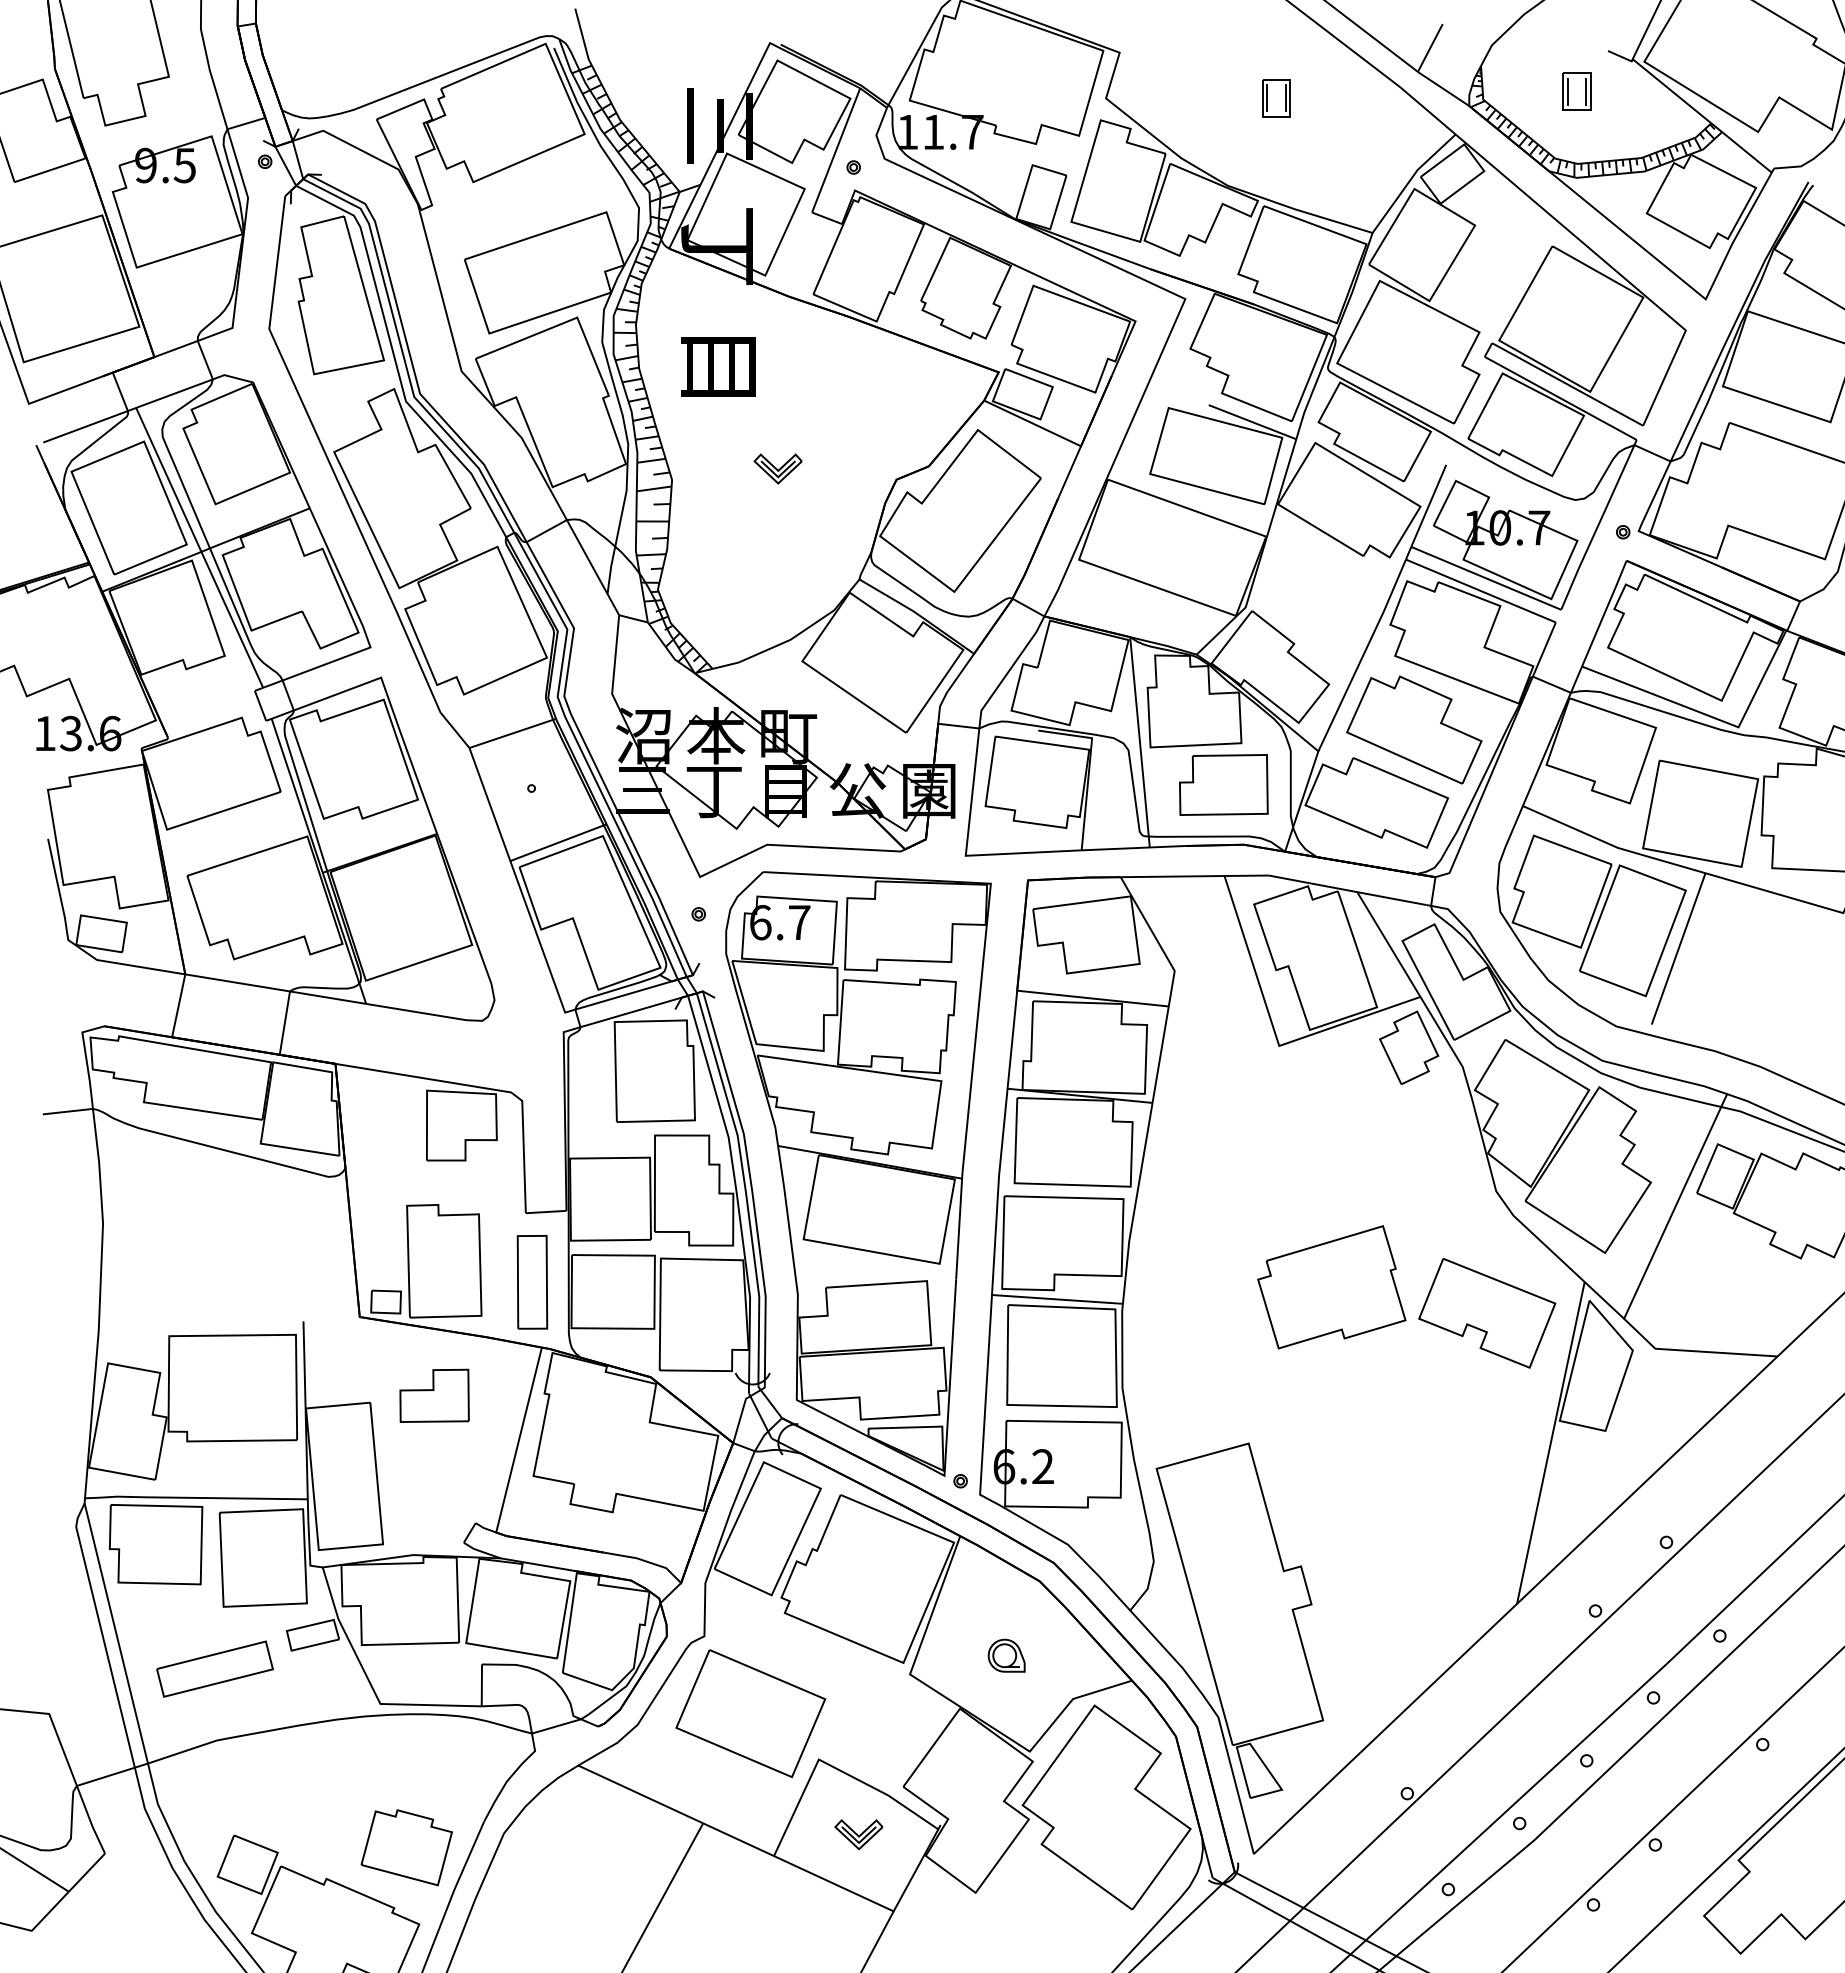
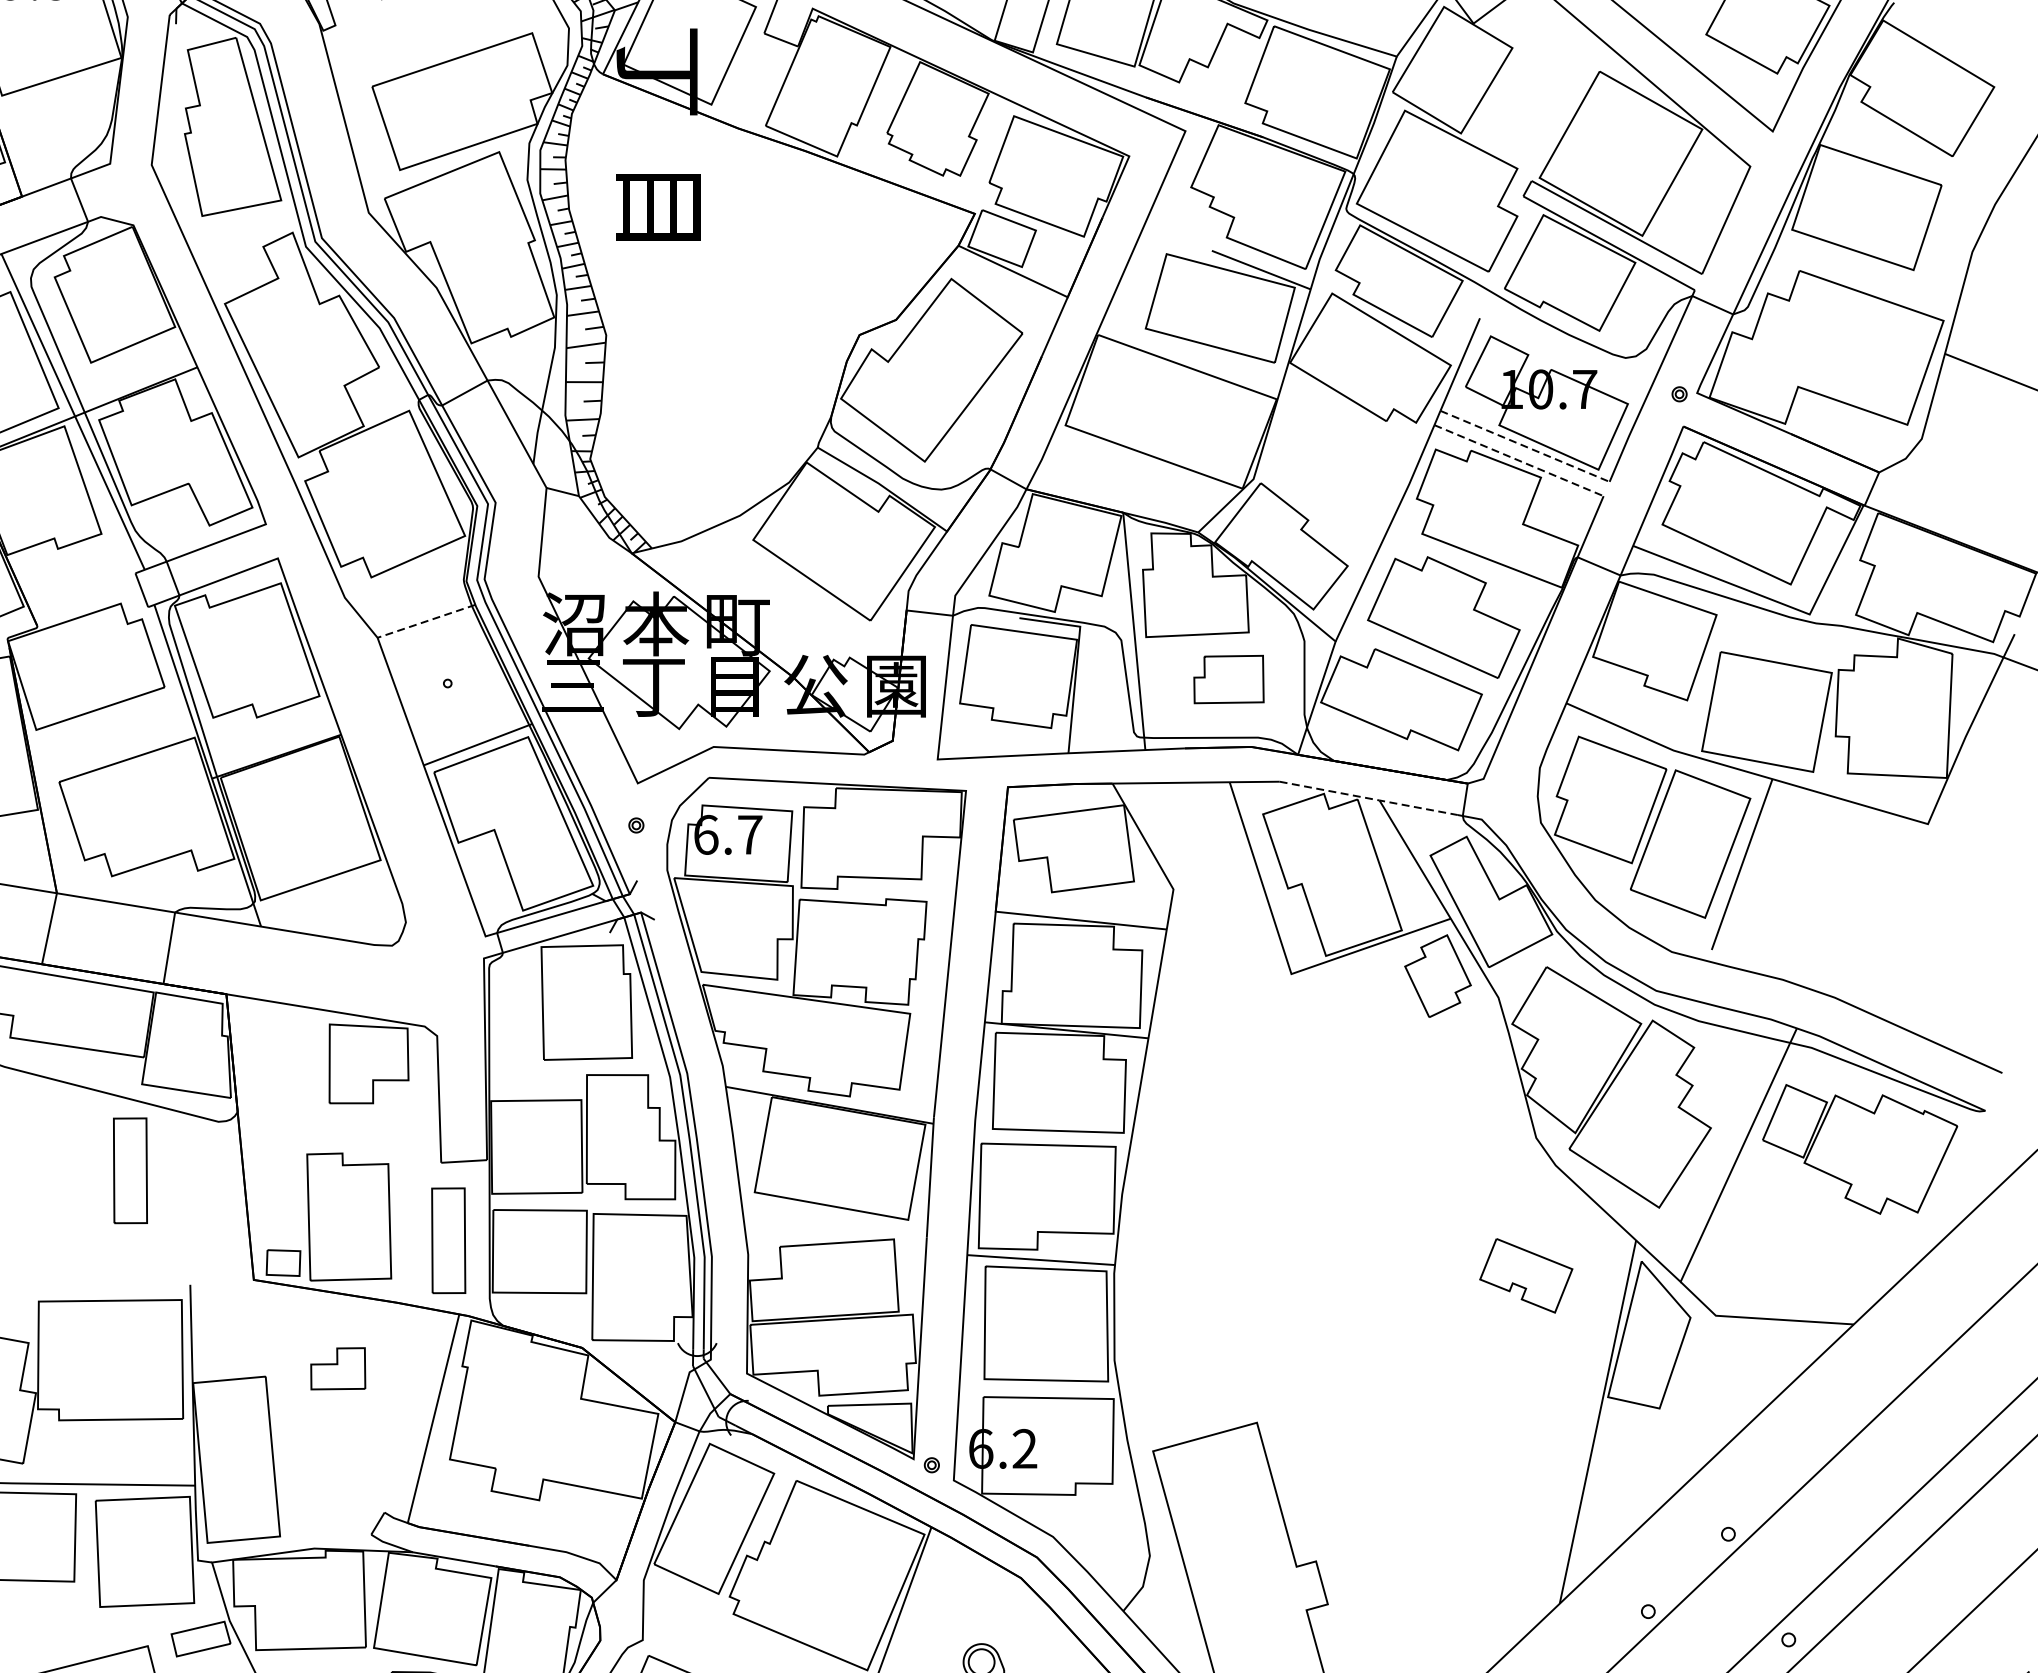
part: (777, 468) -> (725, 322), removed
line: (1486, 578) -> (1525, 446), solid -> dashed
line: (1481, 591) -> (1519, 461), solid -> dashed
line: (513, 733) -> (427, 621), solid -> dashed
part: (1223, 784) -> (1228, 678), size x0.7
line: (1348, 890) -> (1369, 798), solid -> dashed
part: (250, 1220) -> (130, 1171), added
part: (1331, 1287) -> (1350, 1246), removed
part: (1487, 1313) -> (1526, 1275), size x0.6
part: (434, 1395) -> (338, 1368), size x0.7

